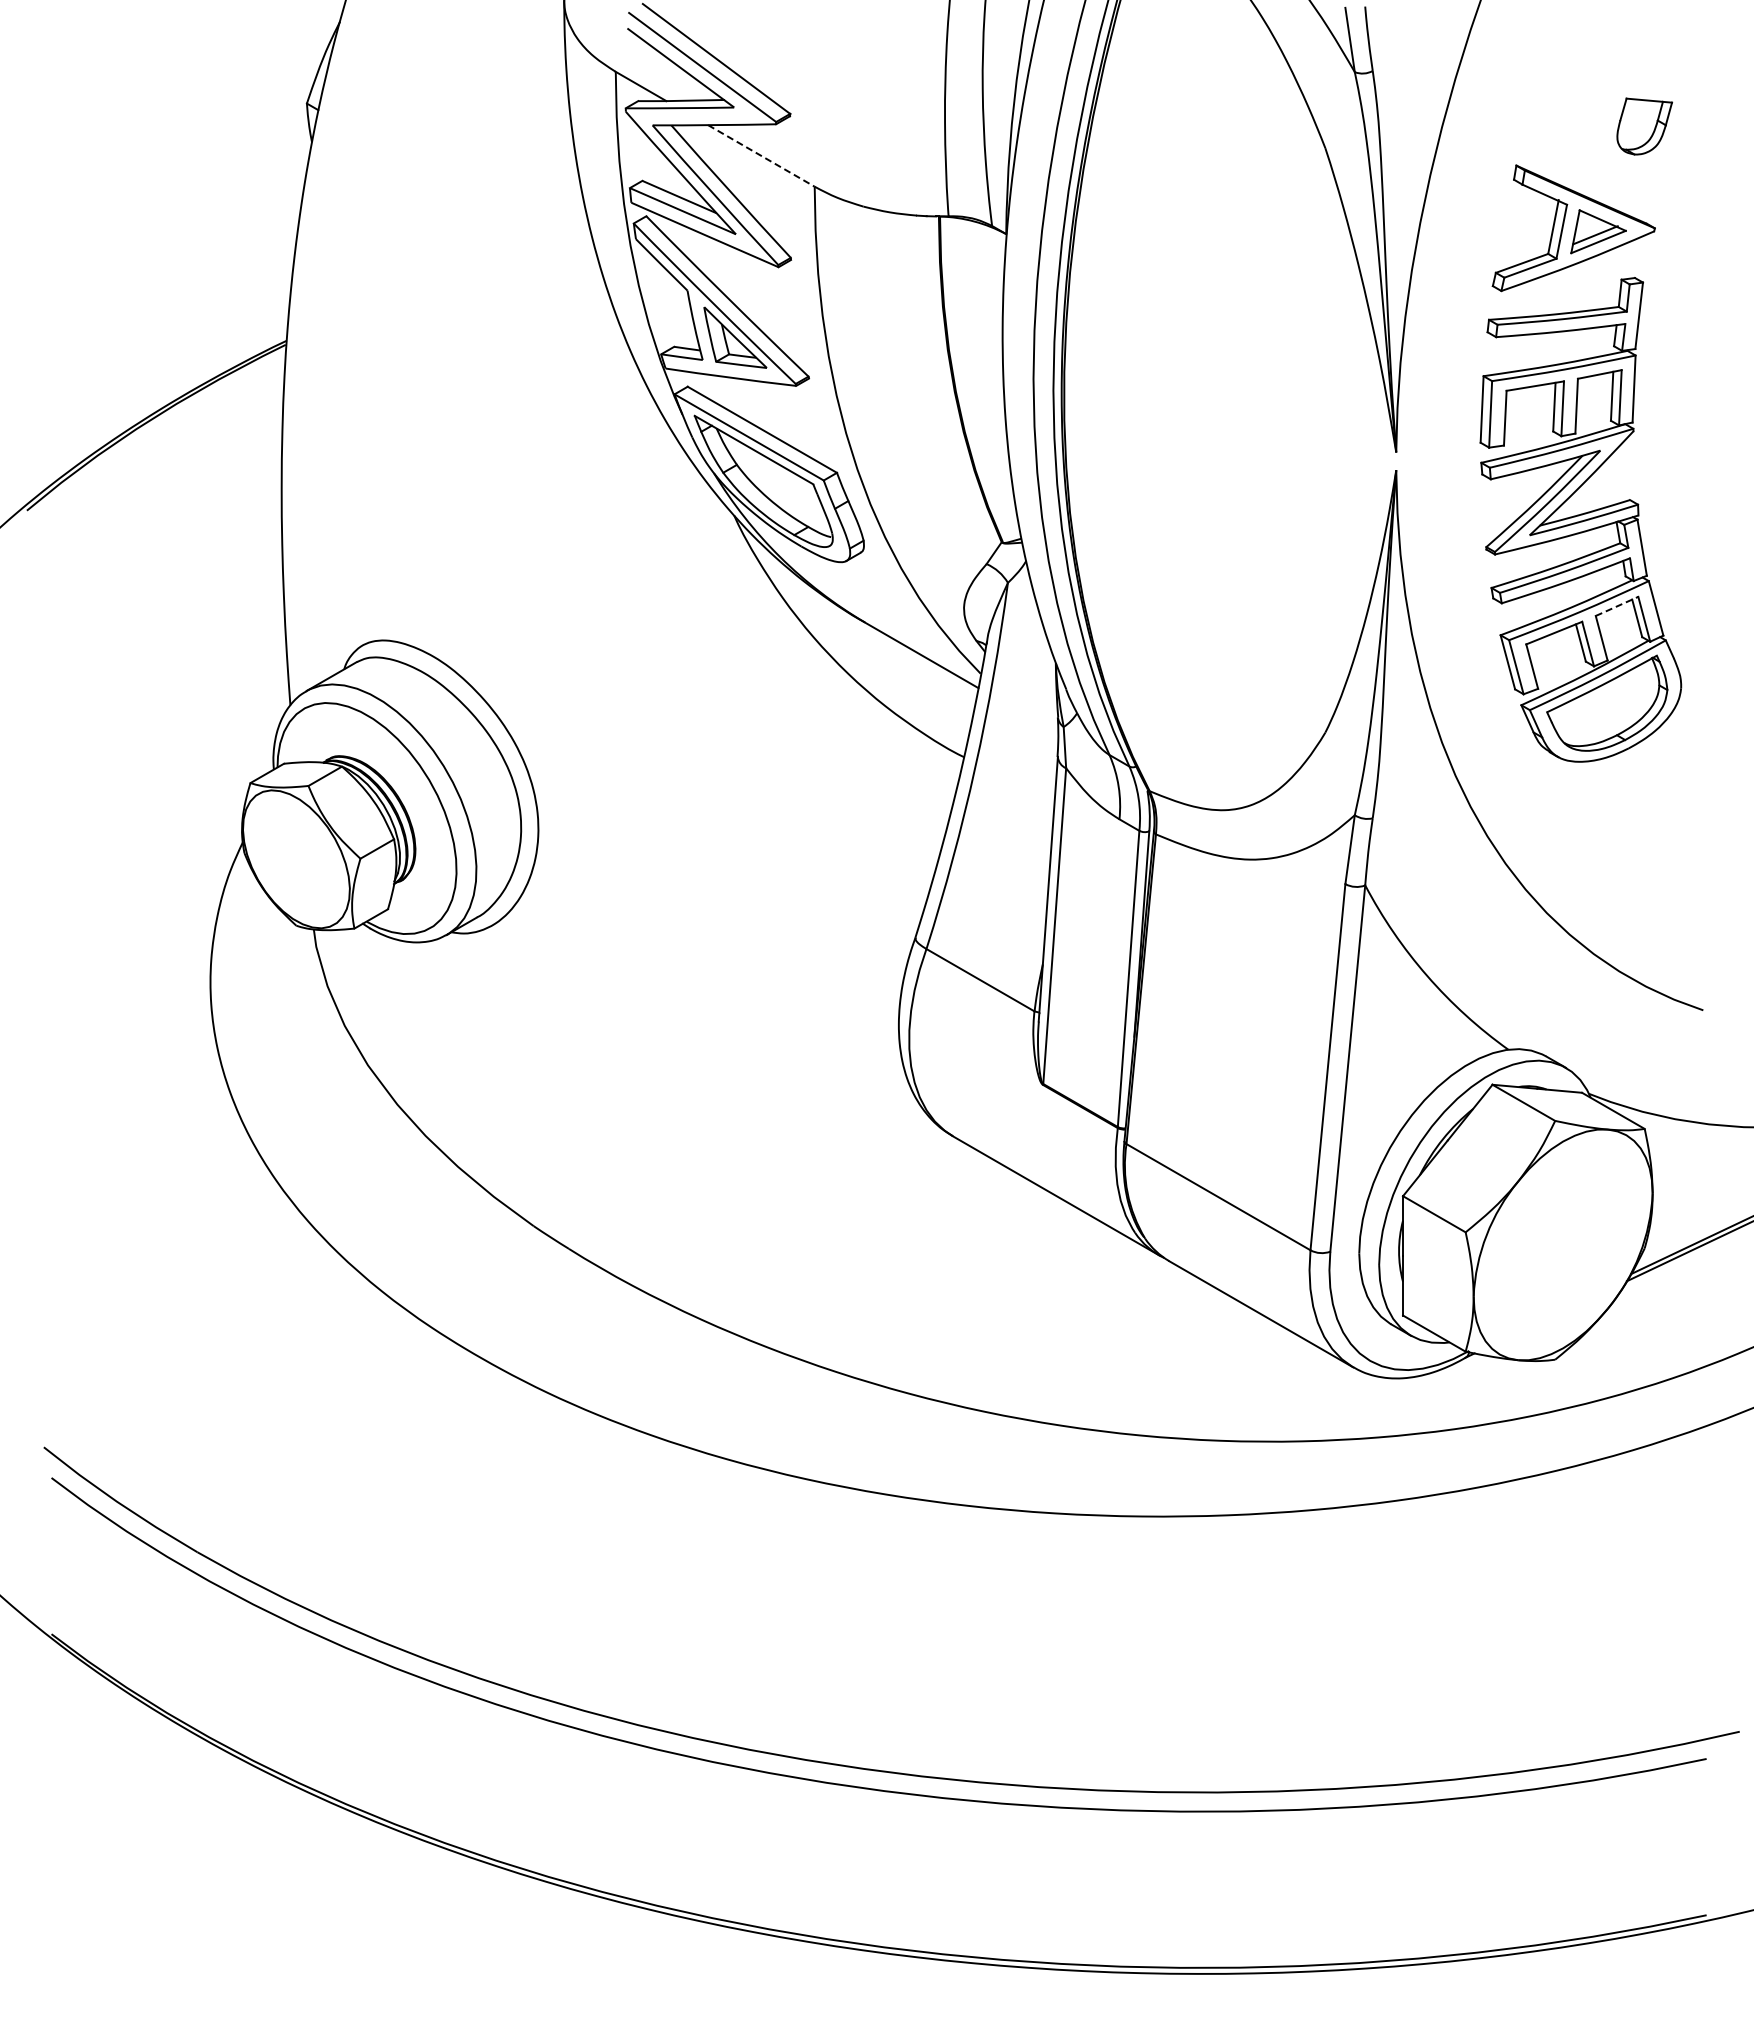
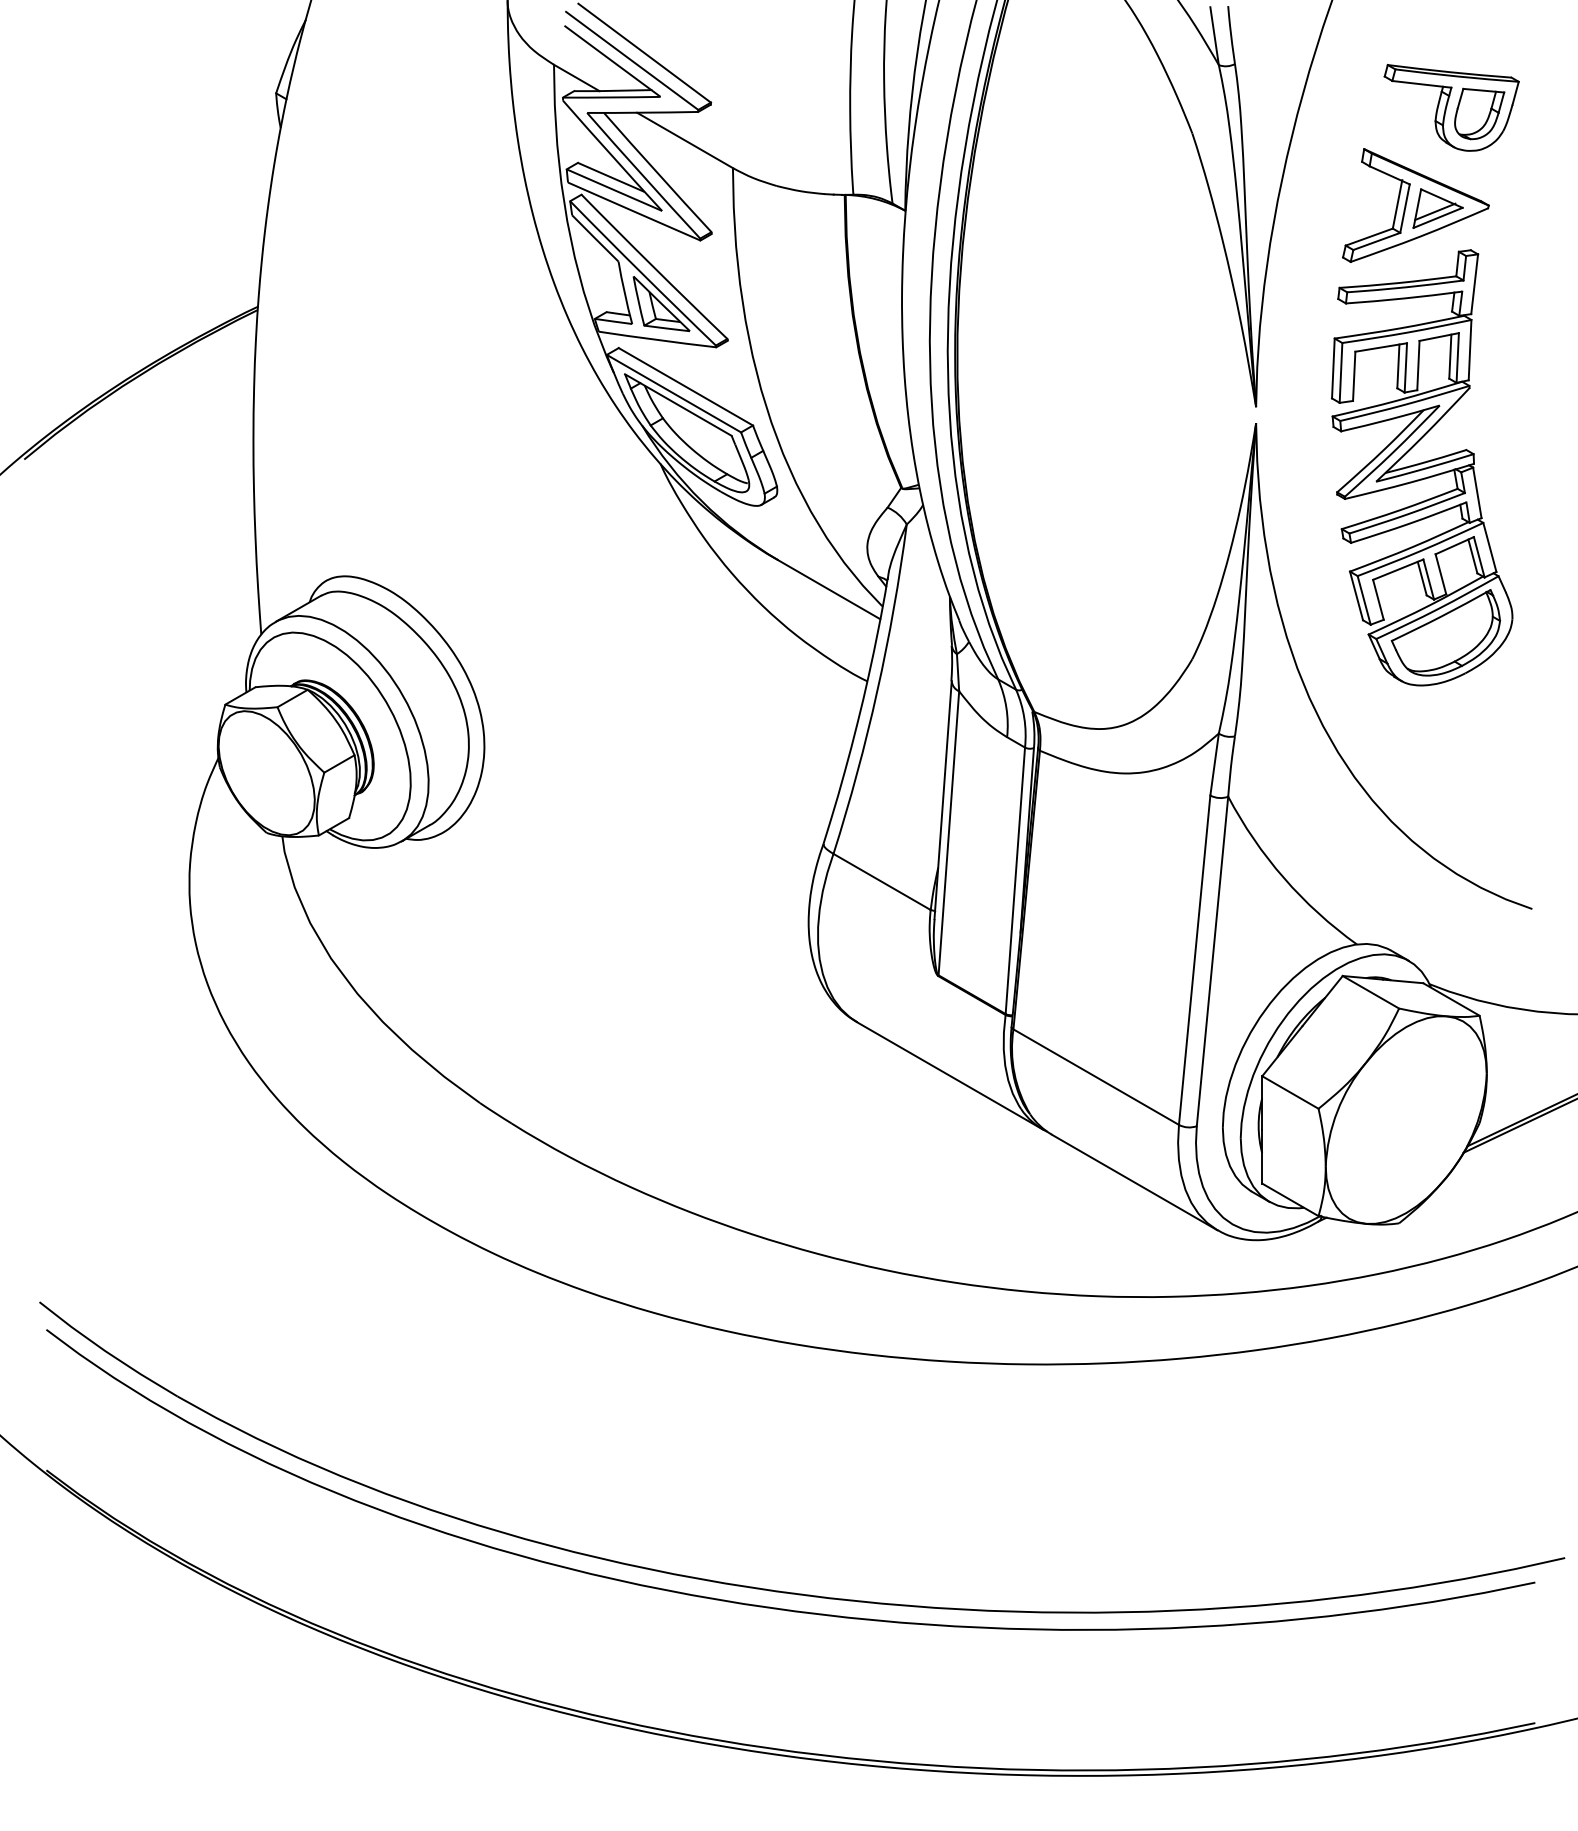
part: (1613, 119) -> (1451, 107), added
line: (761, 155) -> (685, 140), dashed -> solid
line: (1617, 606) -> (1455, 545), dashed -> solid

